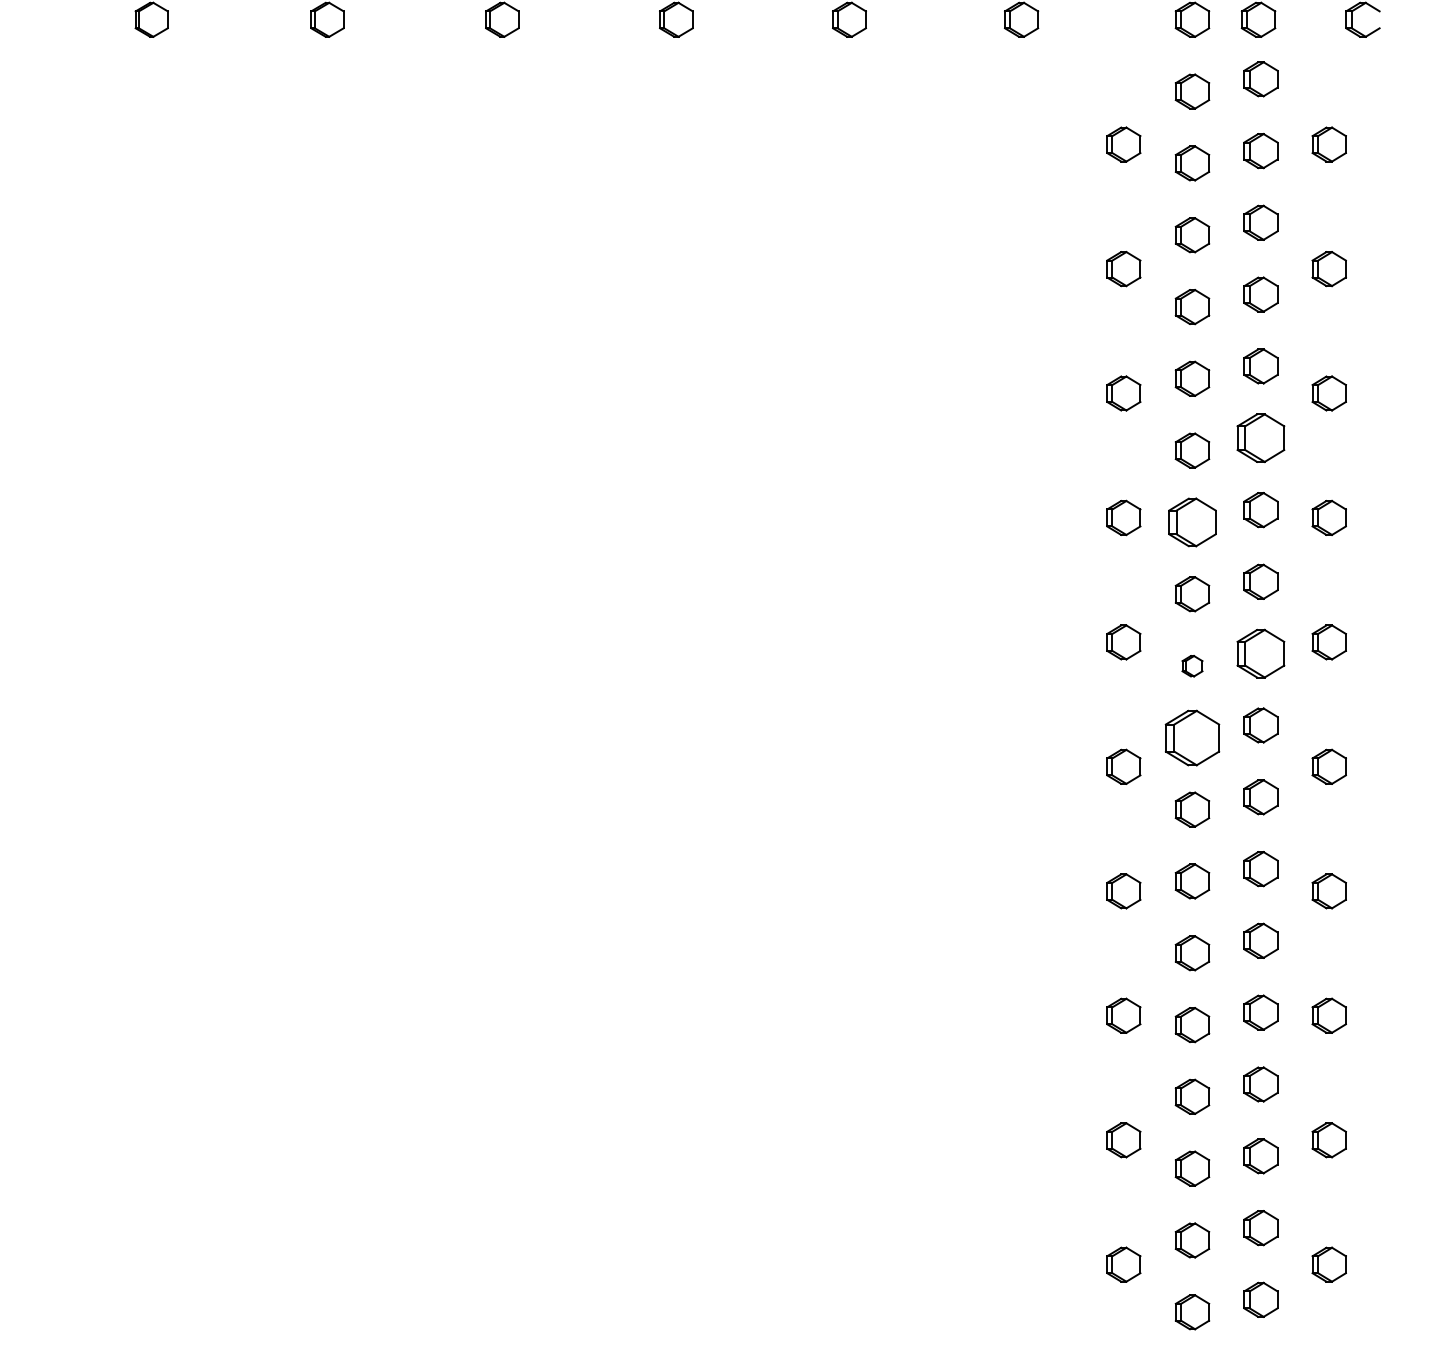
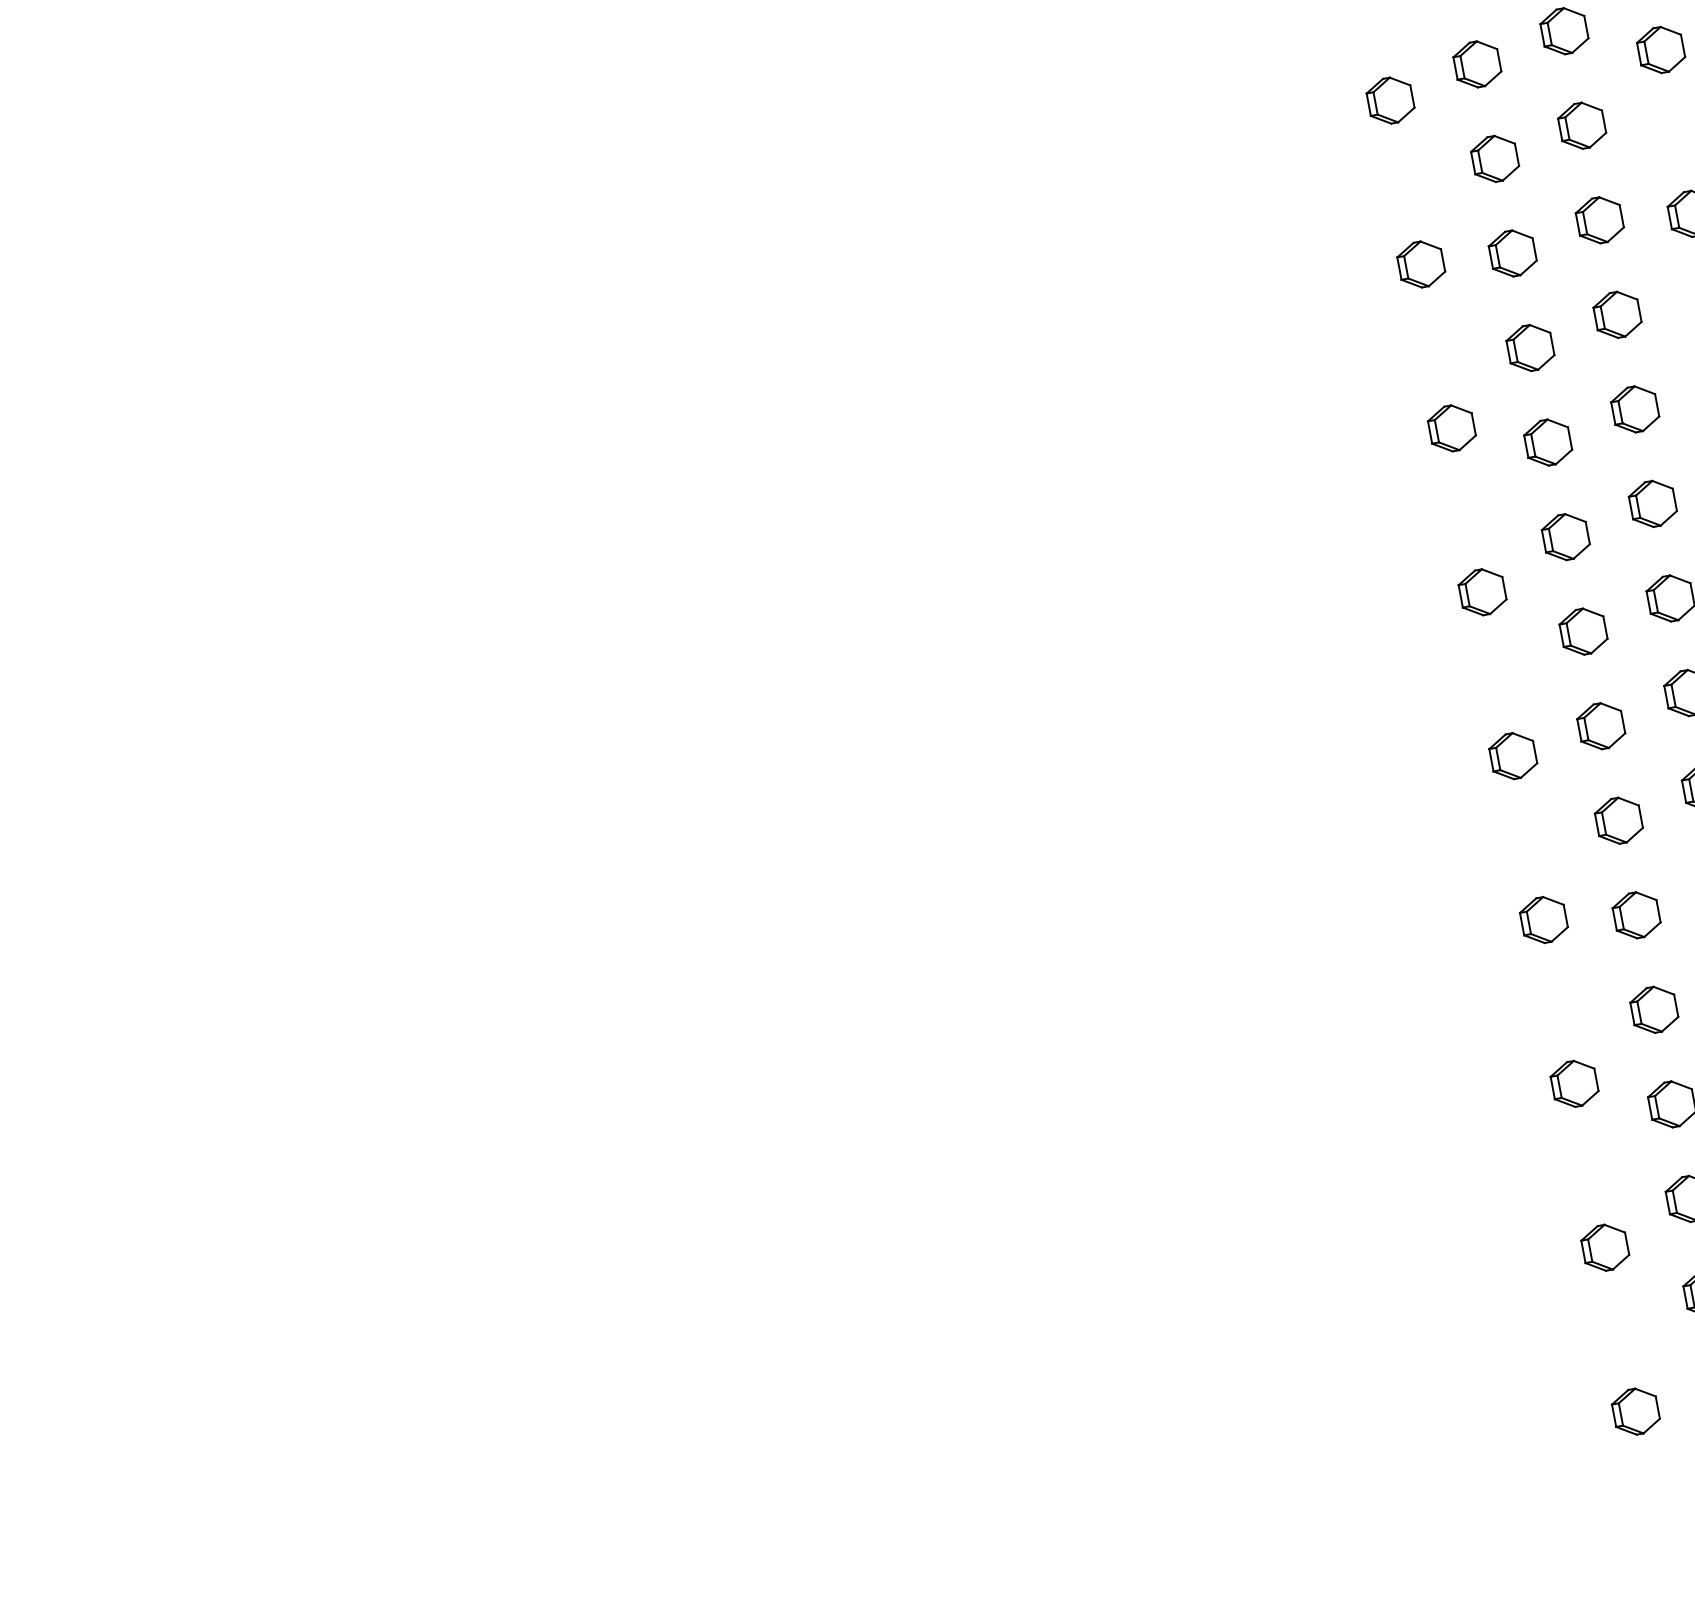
part: (1260, 438) -> (1581, 126), size x0.71
part: (1192, 522) -> (1512, 253), size x0.71
part: (1260, 653) -> (1634, 409), size x0.71
part: (1192, 666) -> (1548, 443), size x1.67
part: (1192, 737) -> (1565, 536), size x0.62

